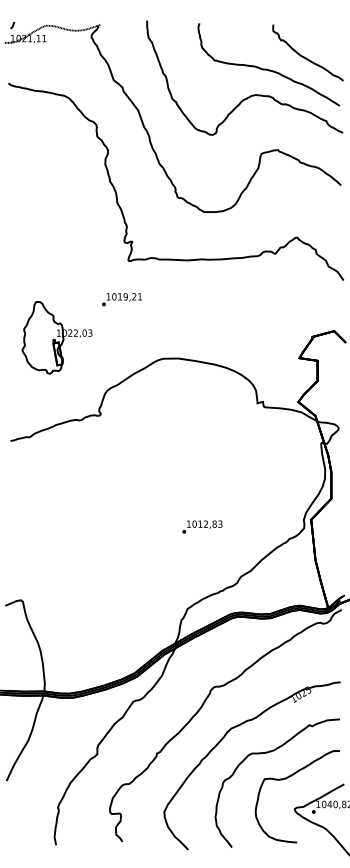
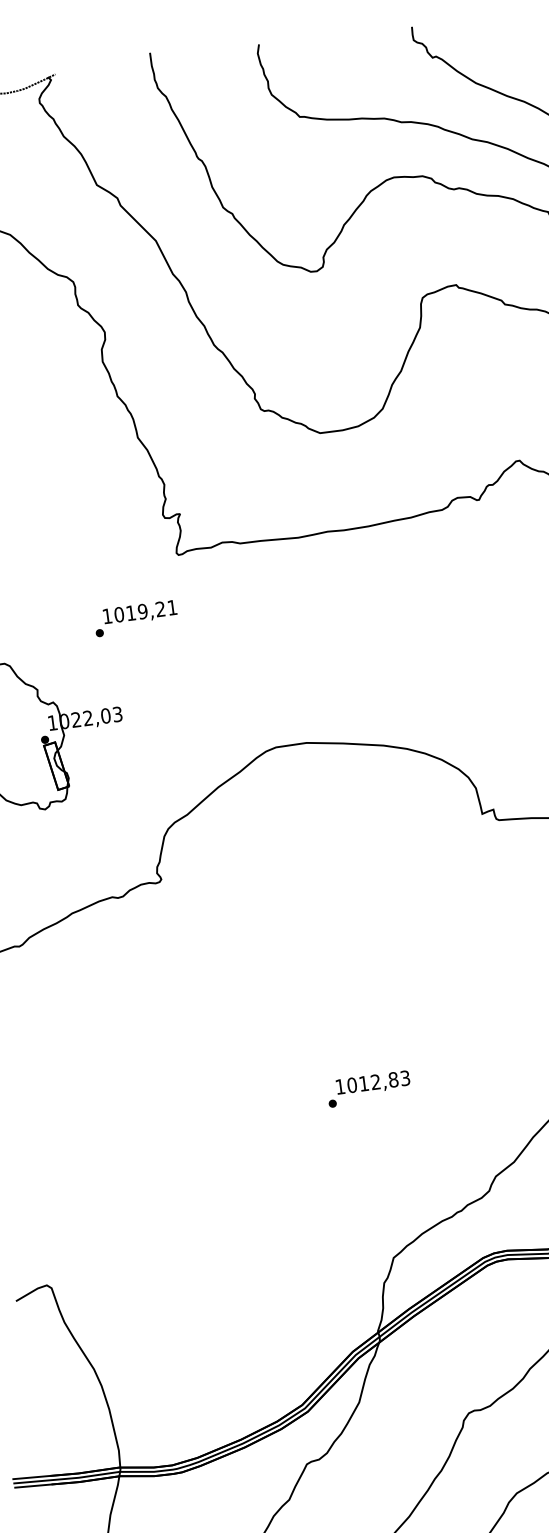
text: (121, 299) -> (134, 618), moved
text: (202, 526) -> (369, 1087), moved

